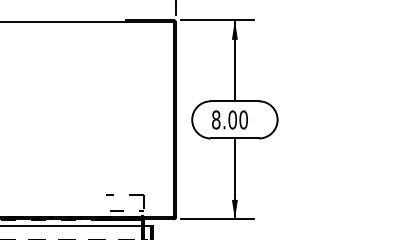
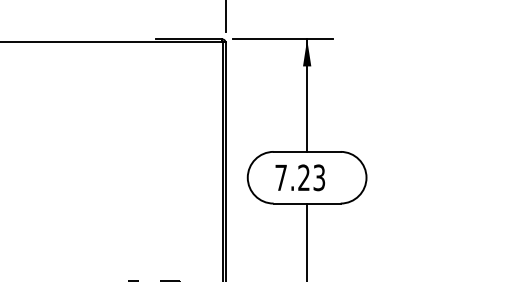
text: (229, 119) -> (299, 177), 8.00 -> 7.23

